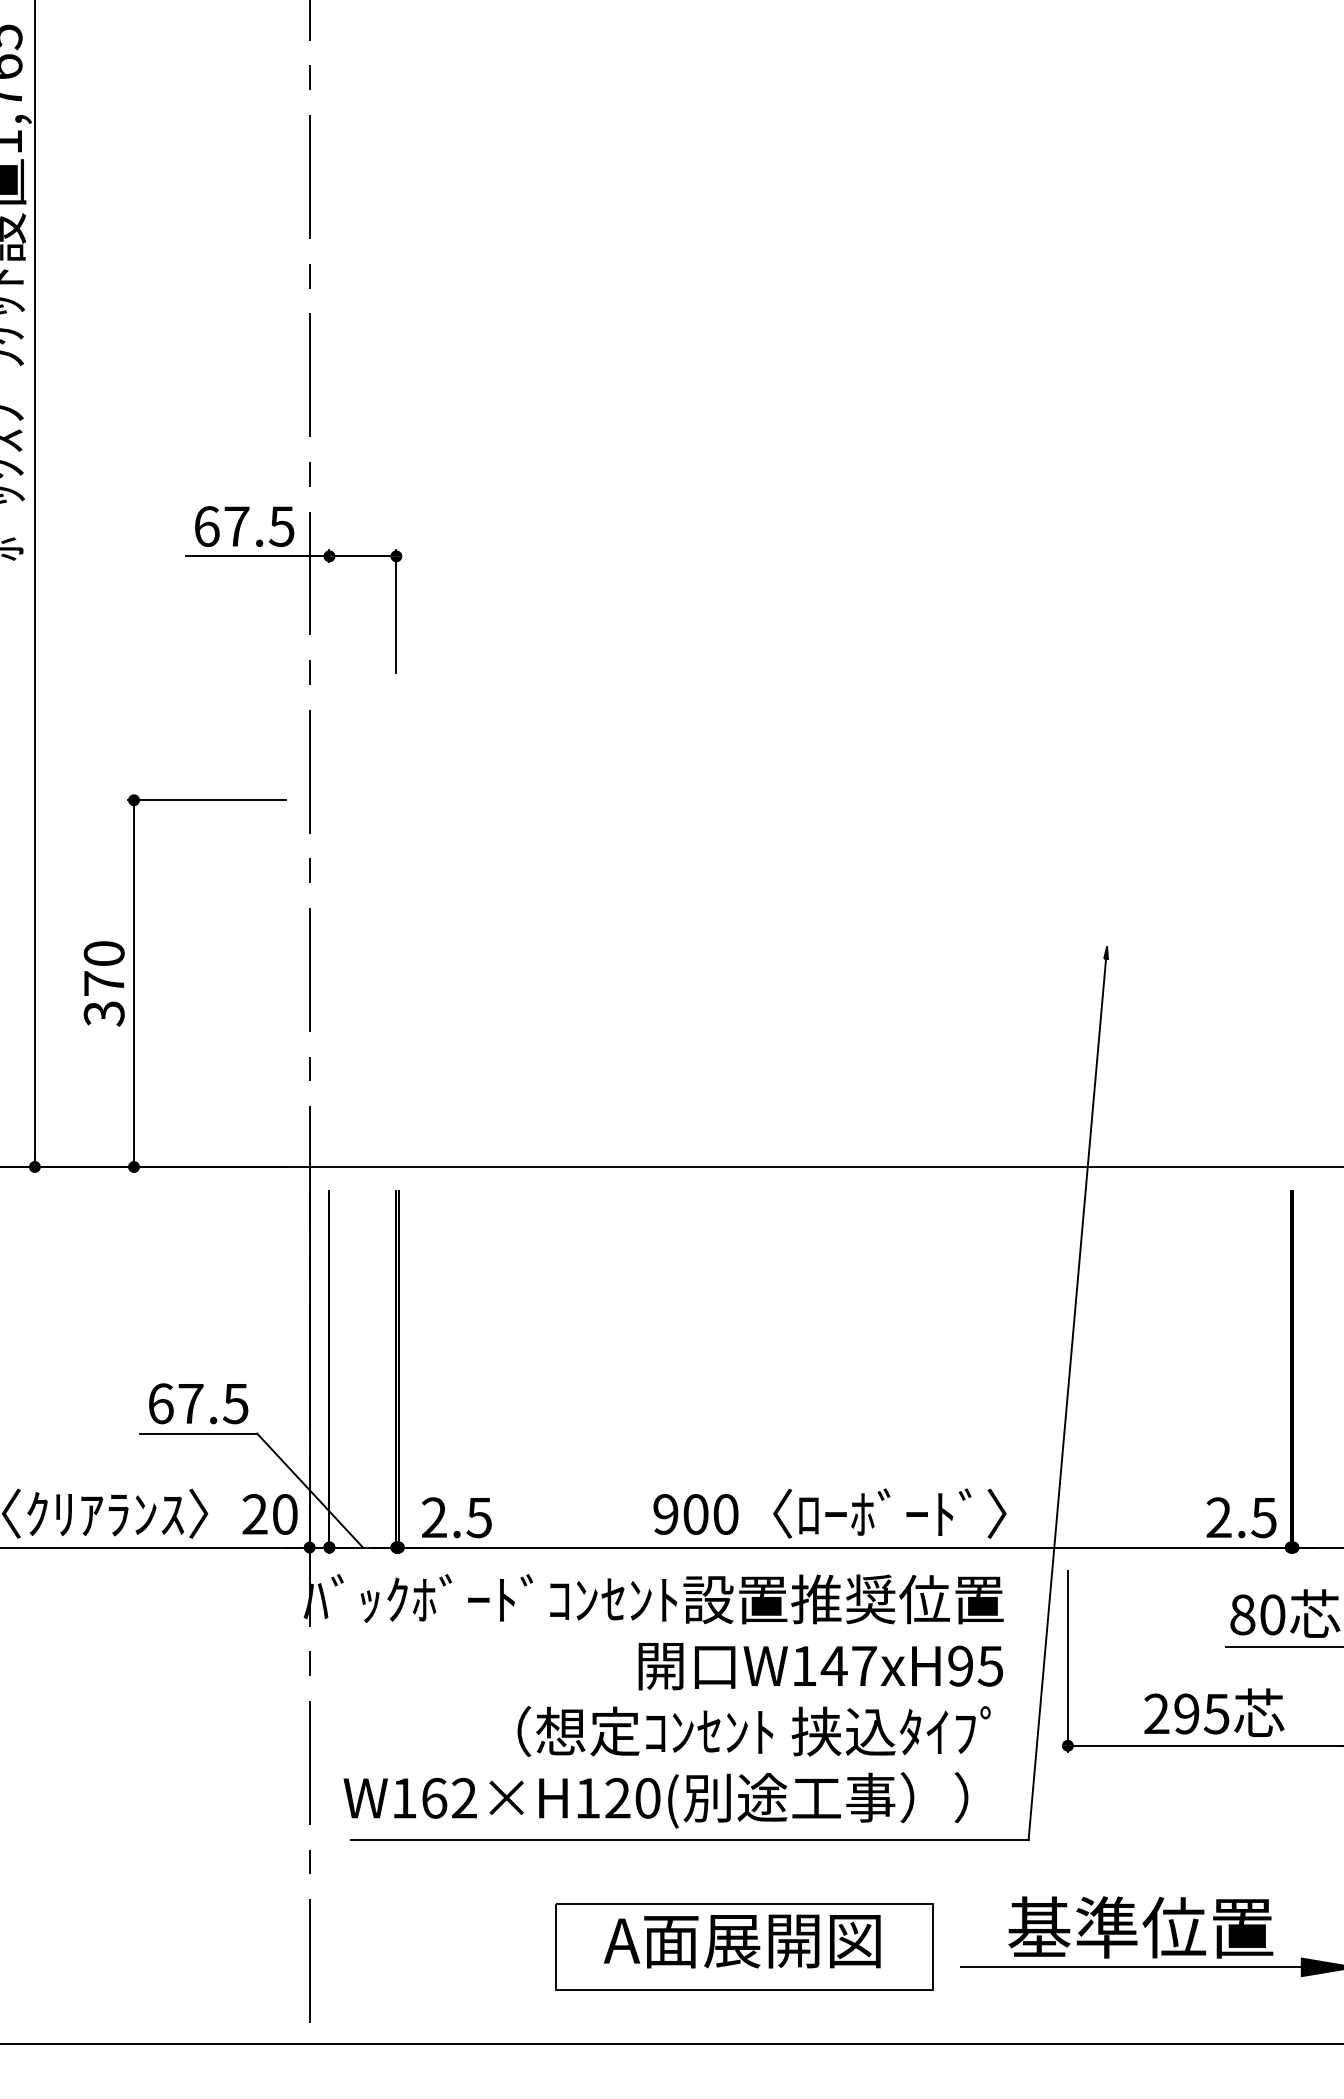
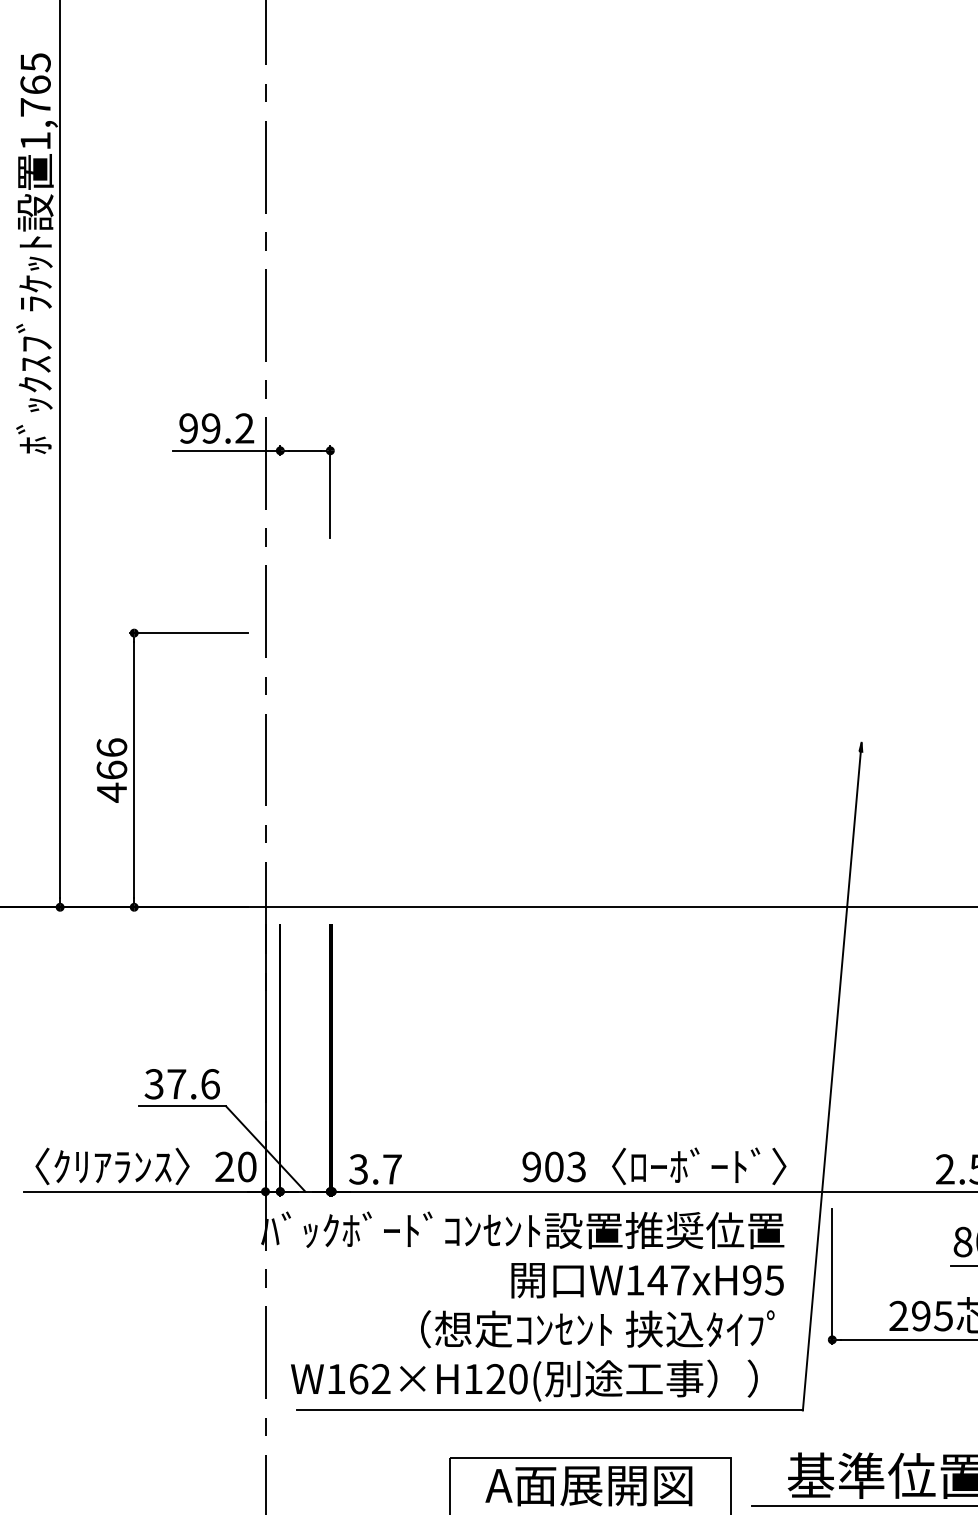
text: (244, 526) -> (216, 428), 67.5 -> 99.2
text: (103, 984) -> (111, 770), 370 -> 466
text: (197, 1403) -> (181, 1084), 67.5 -> 37.6
text: (725, 1514) -> (576, 1167), 900 -> 903
text: (456, 1517) -> (375, 1169), 2.5 -> 3.7

